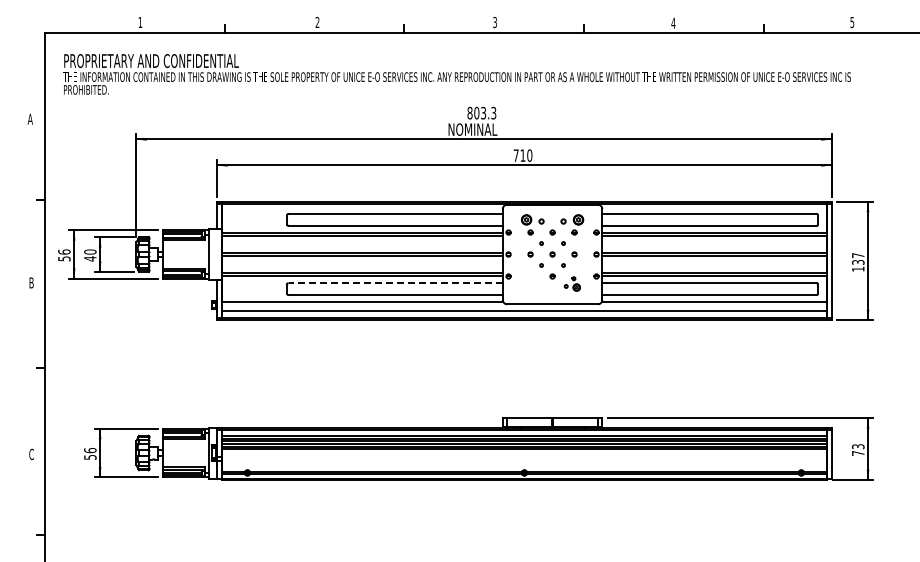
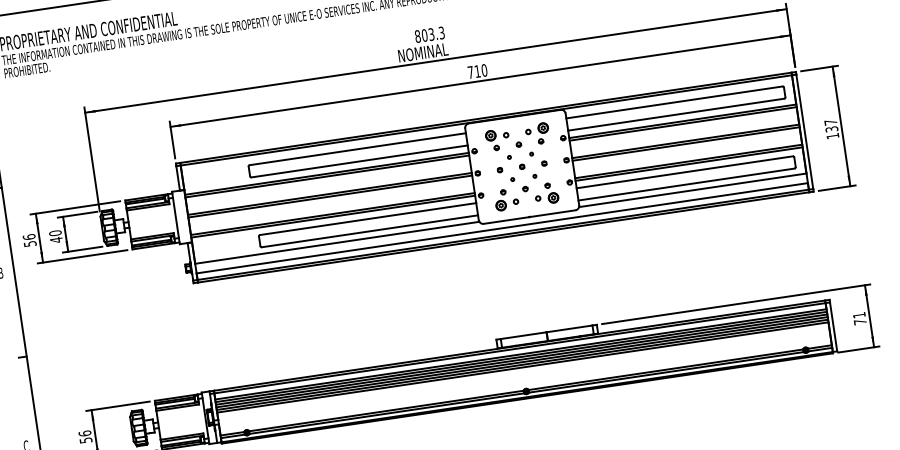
line: (395, 283) -> (368, 219), dashed -> solid
part: (532, 283) -> (506, 199), added
part: (572, 283) -> (546, 193), size x1.43
text: (858, 446) -> (859, 315), 73 -> 71

